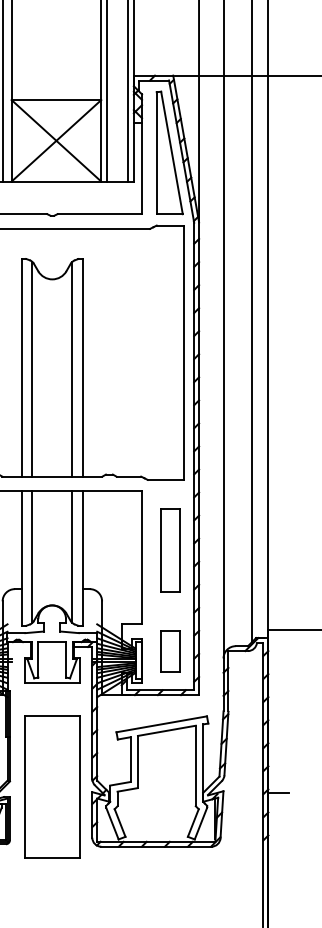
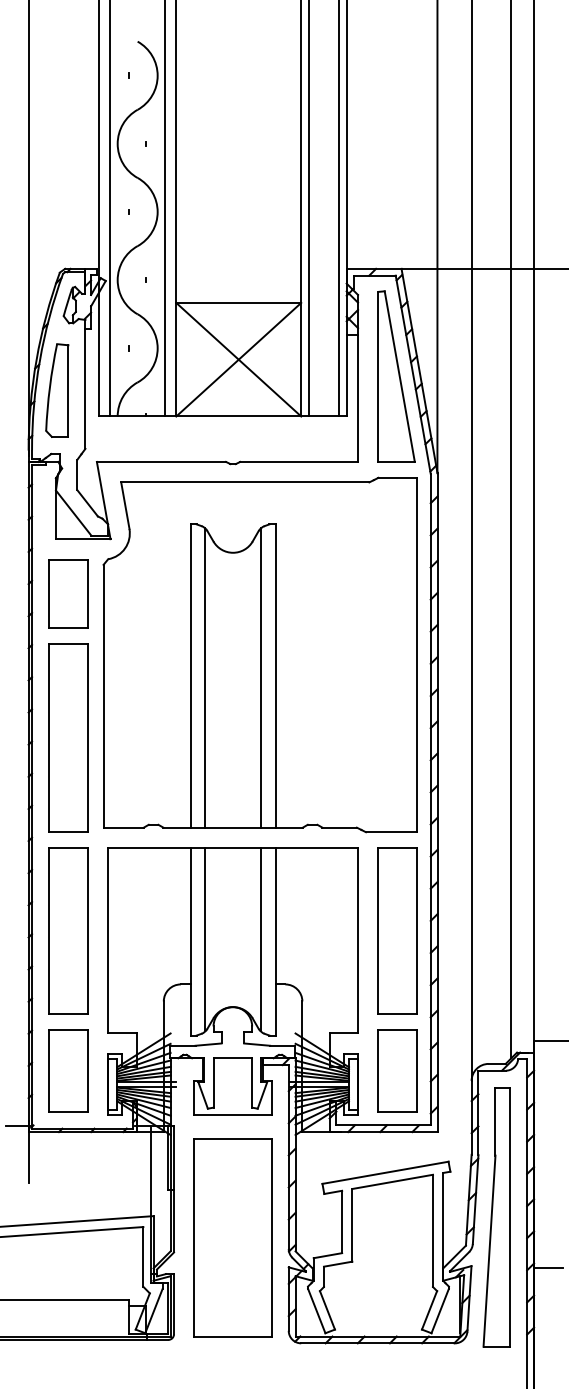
part: (170, 550) -> (397, 930), size x1.43
part: (170, 650) -> (397, 1070), size x1.43
part: (241, 756) -> (496, 1217), added
part: (51, 786) -> (232, 1237), moved

